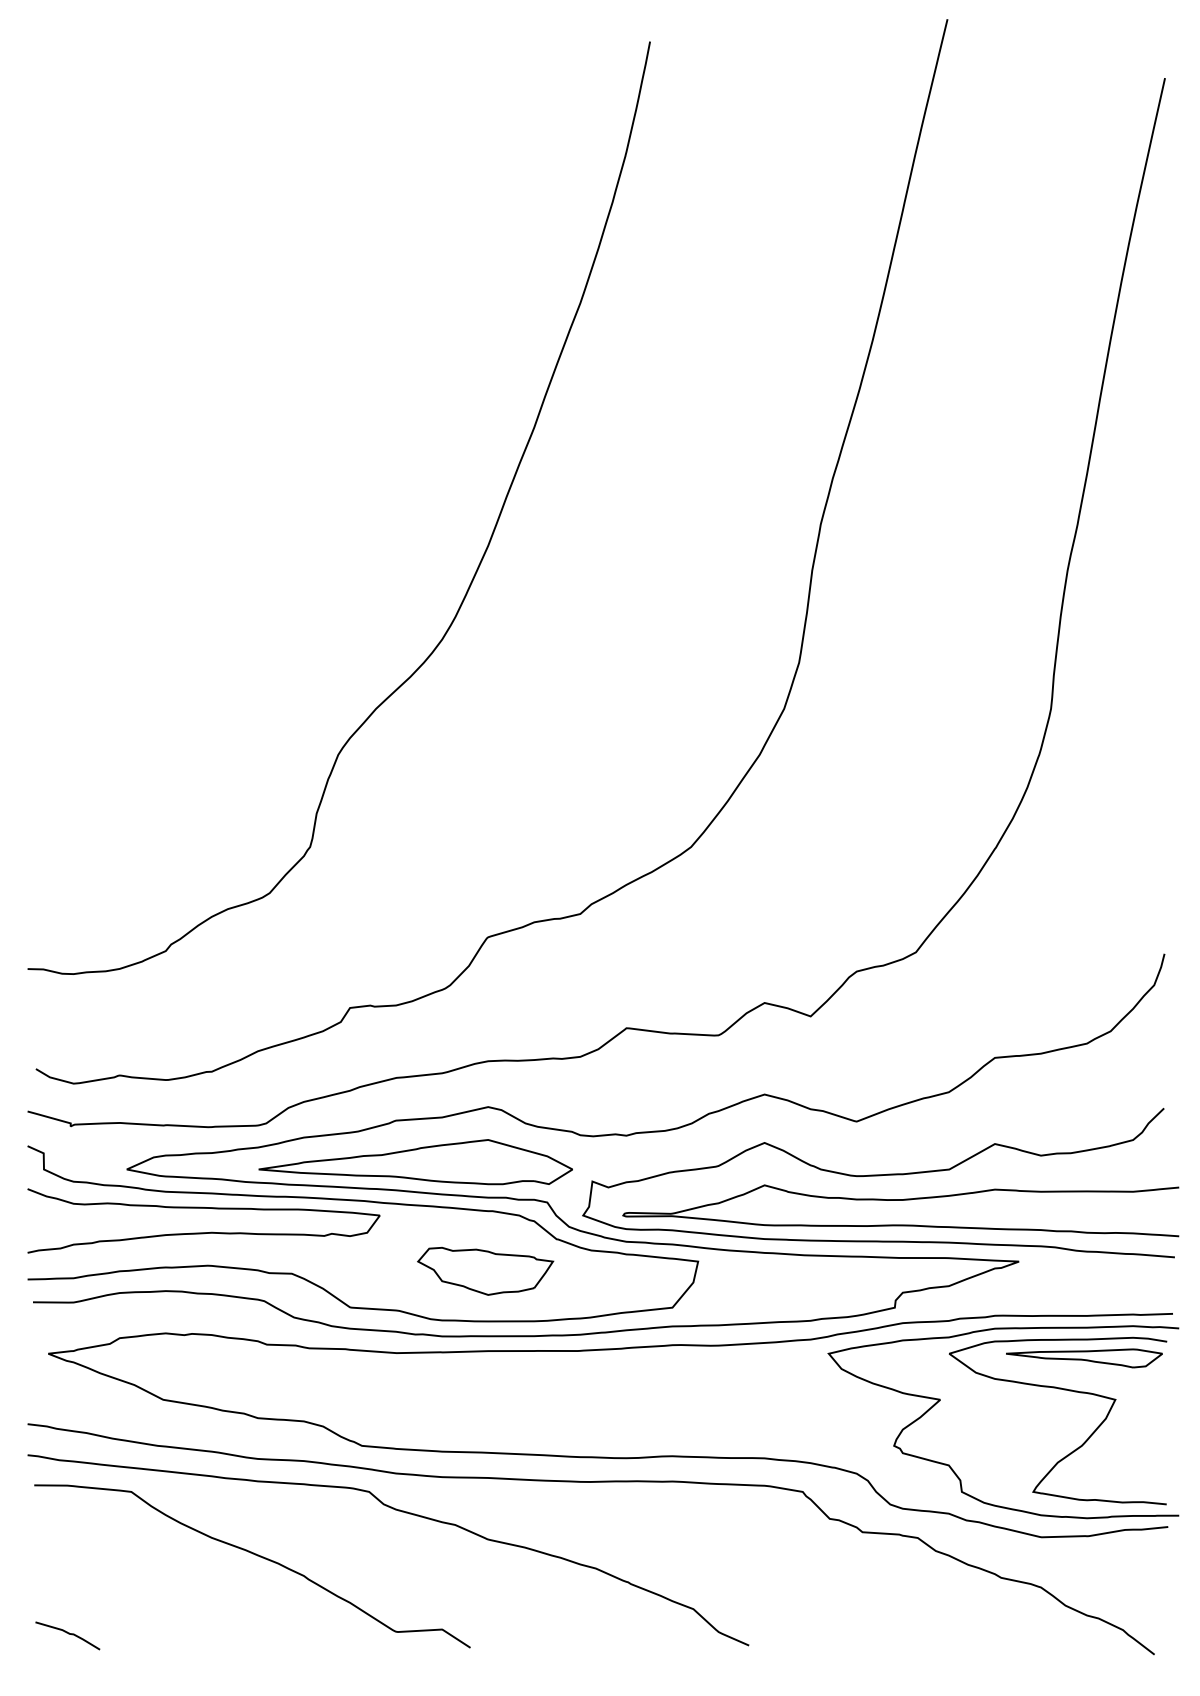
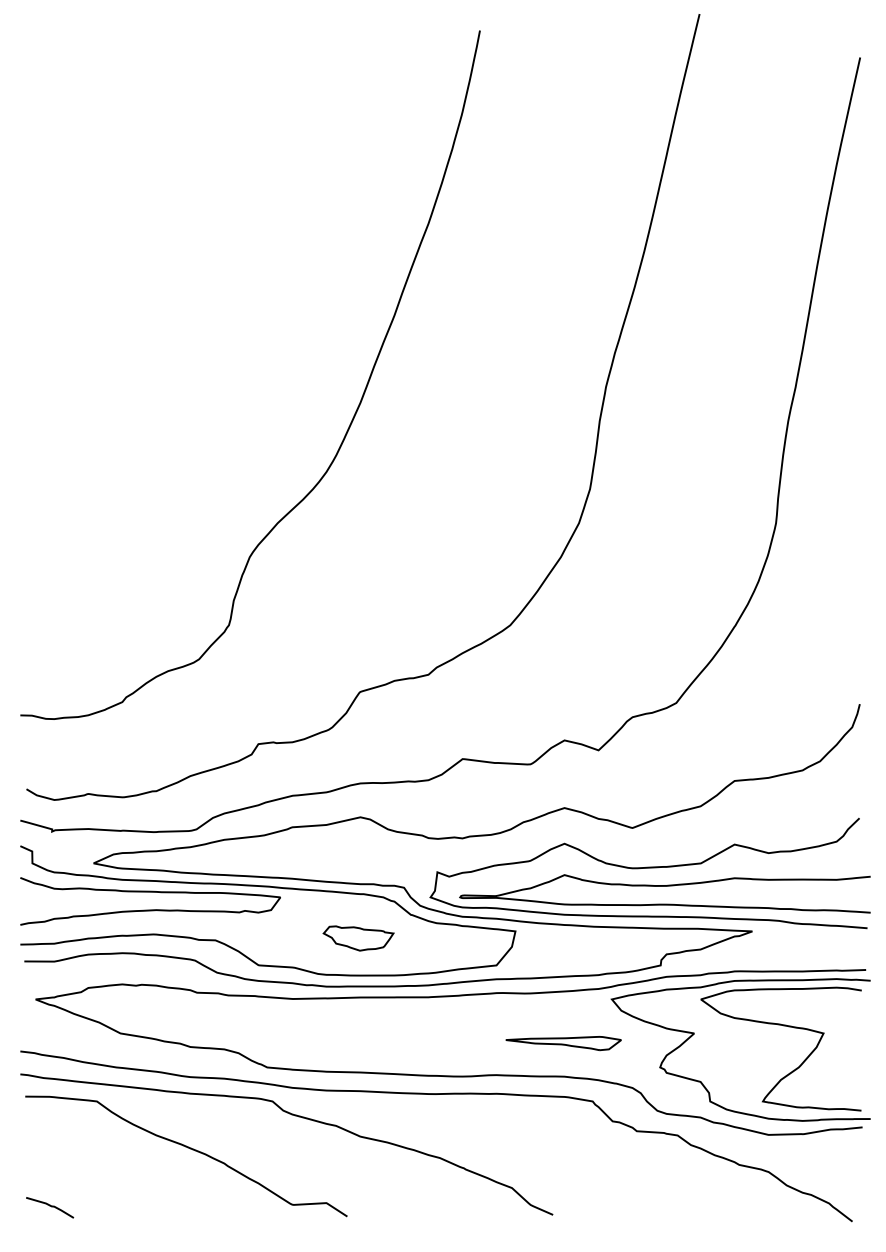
part: (415, 1162) -> (306, 858), removed
part: (485, 1270) -> (358, 937), size x0.7
part: (1084, 1358) -> (563, 1043), moved

